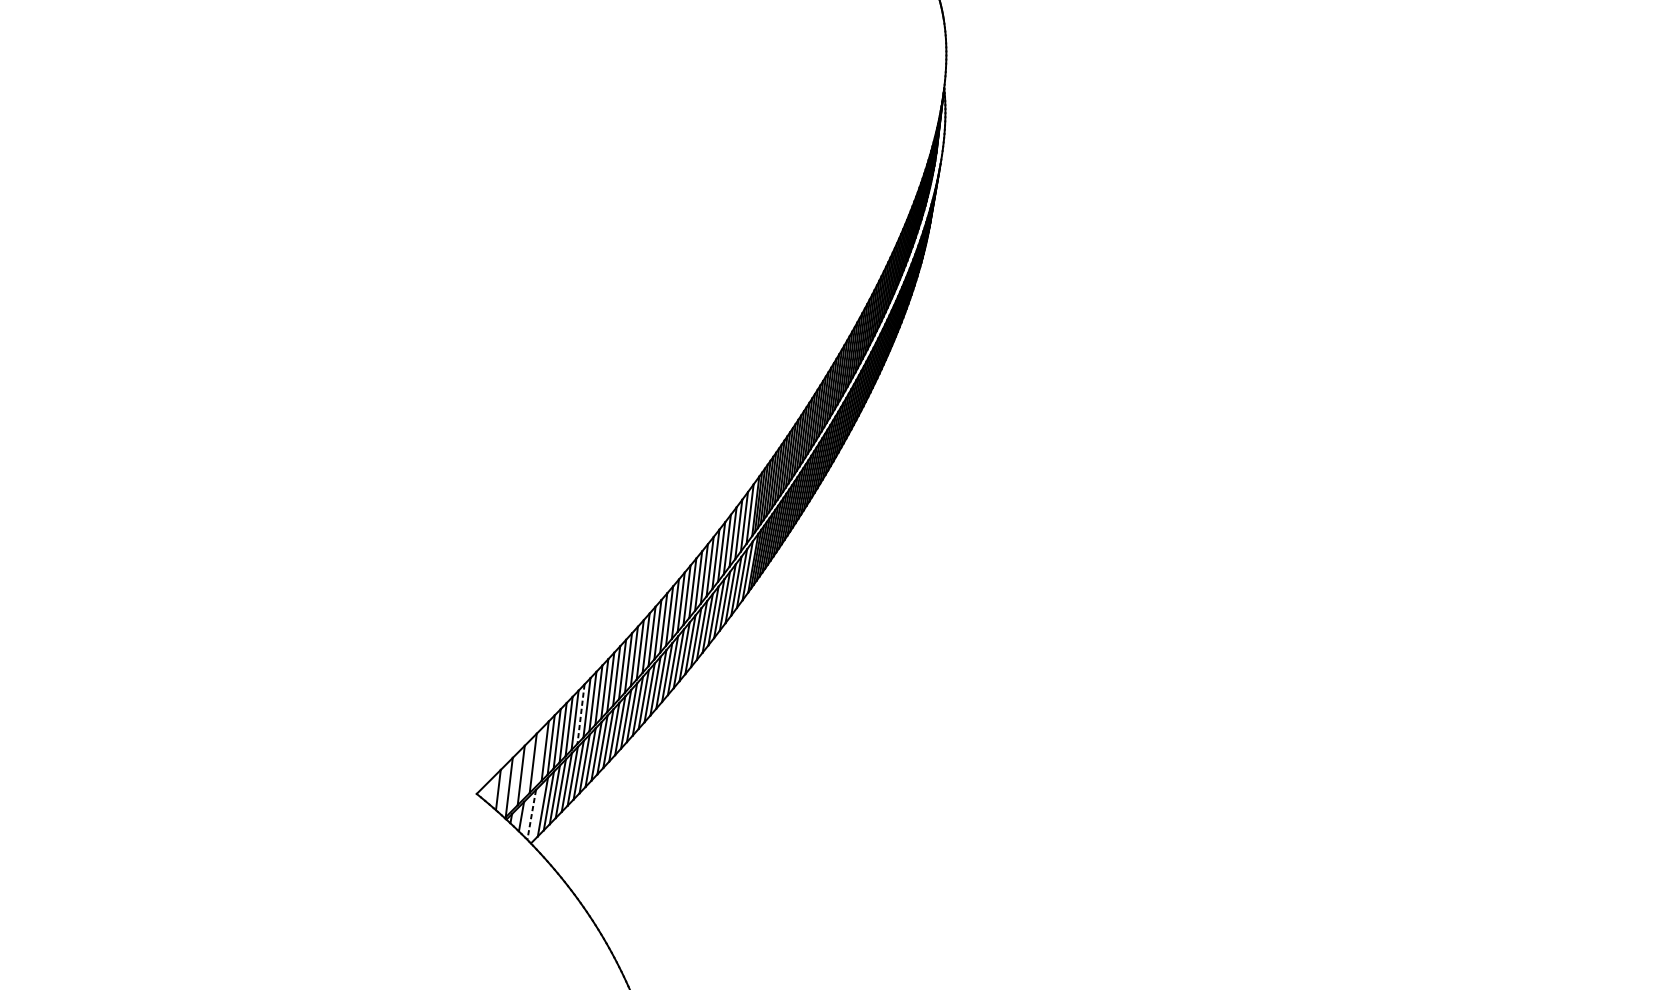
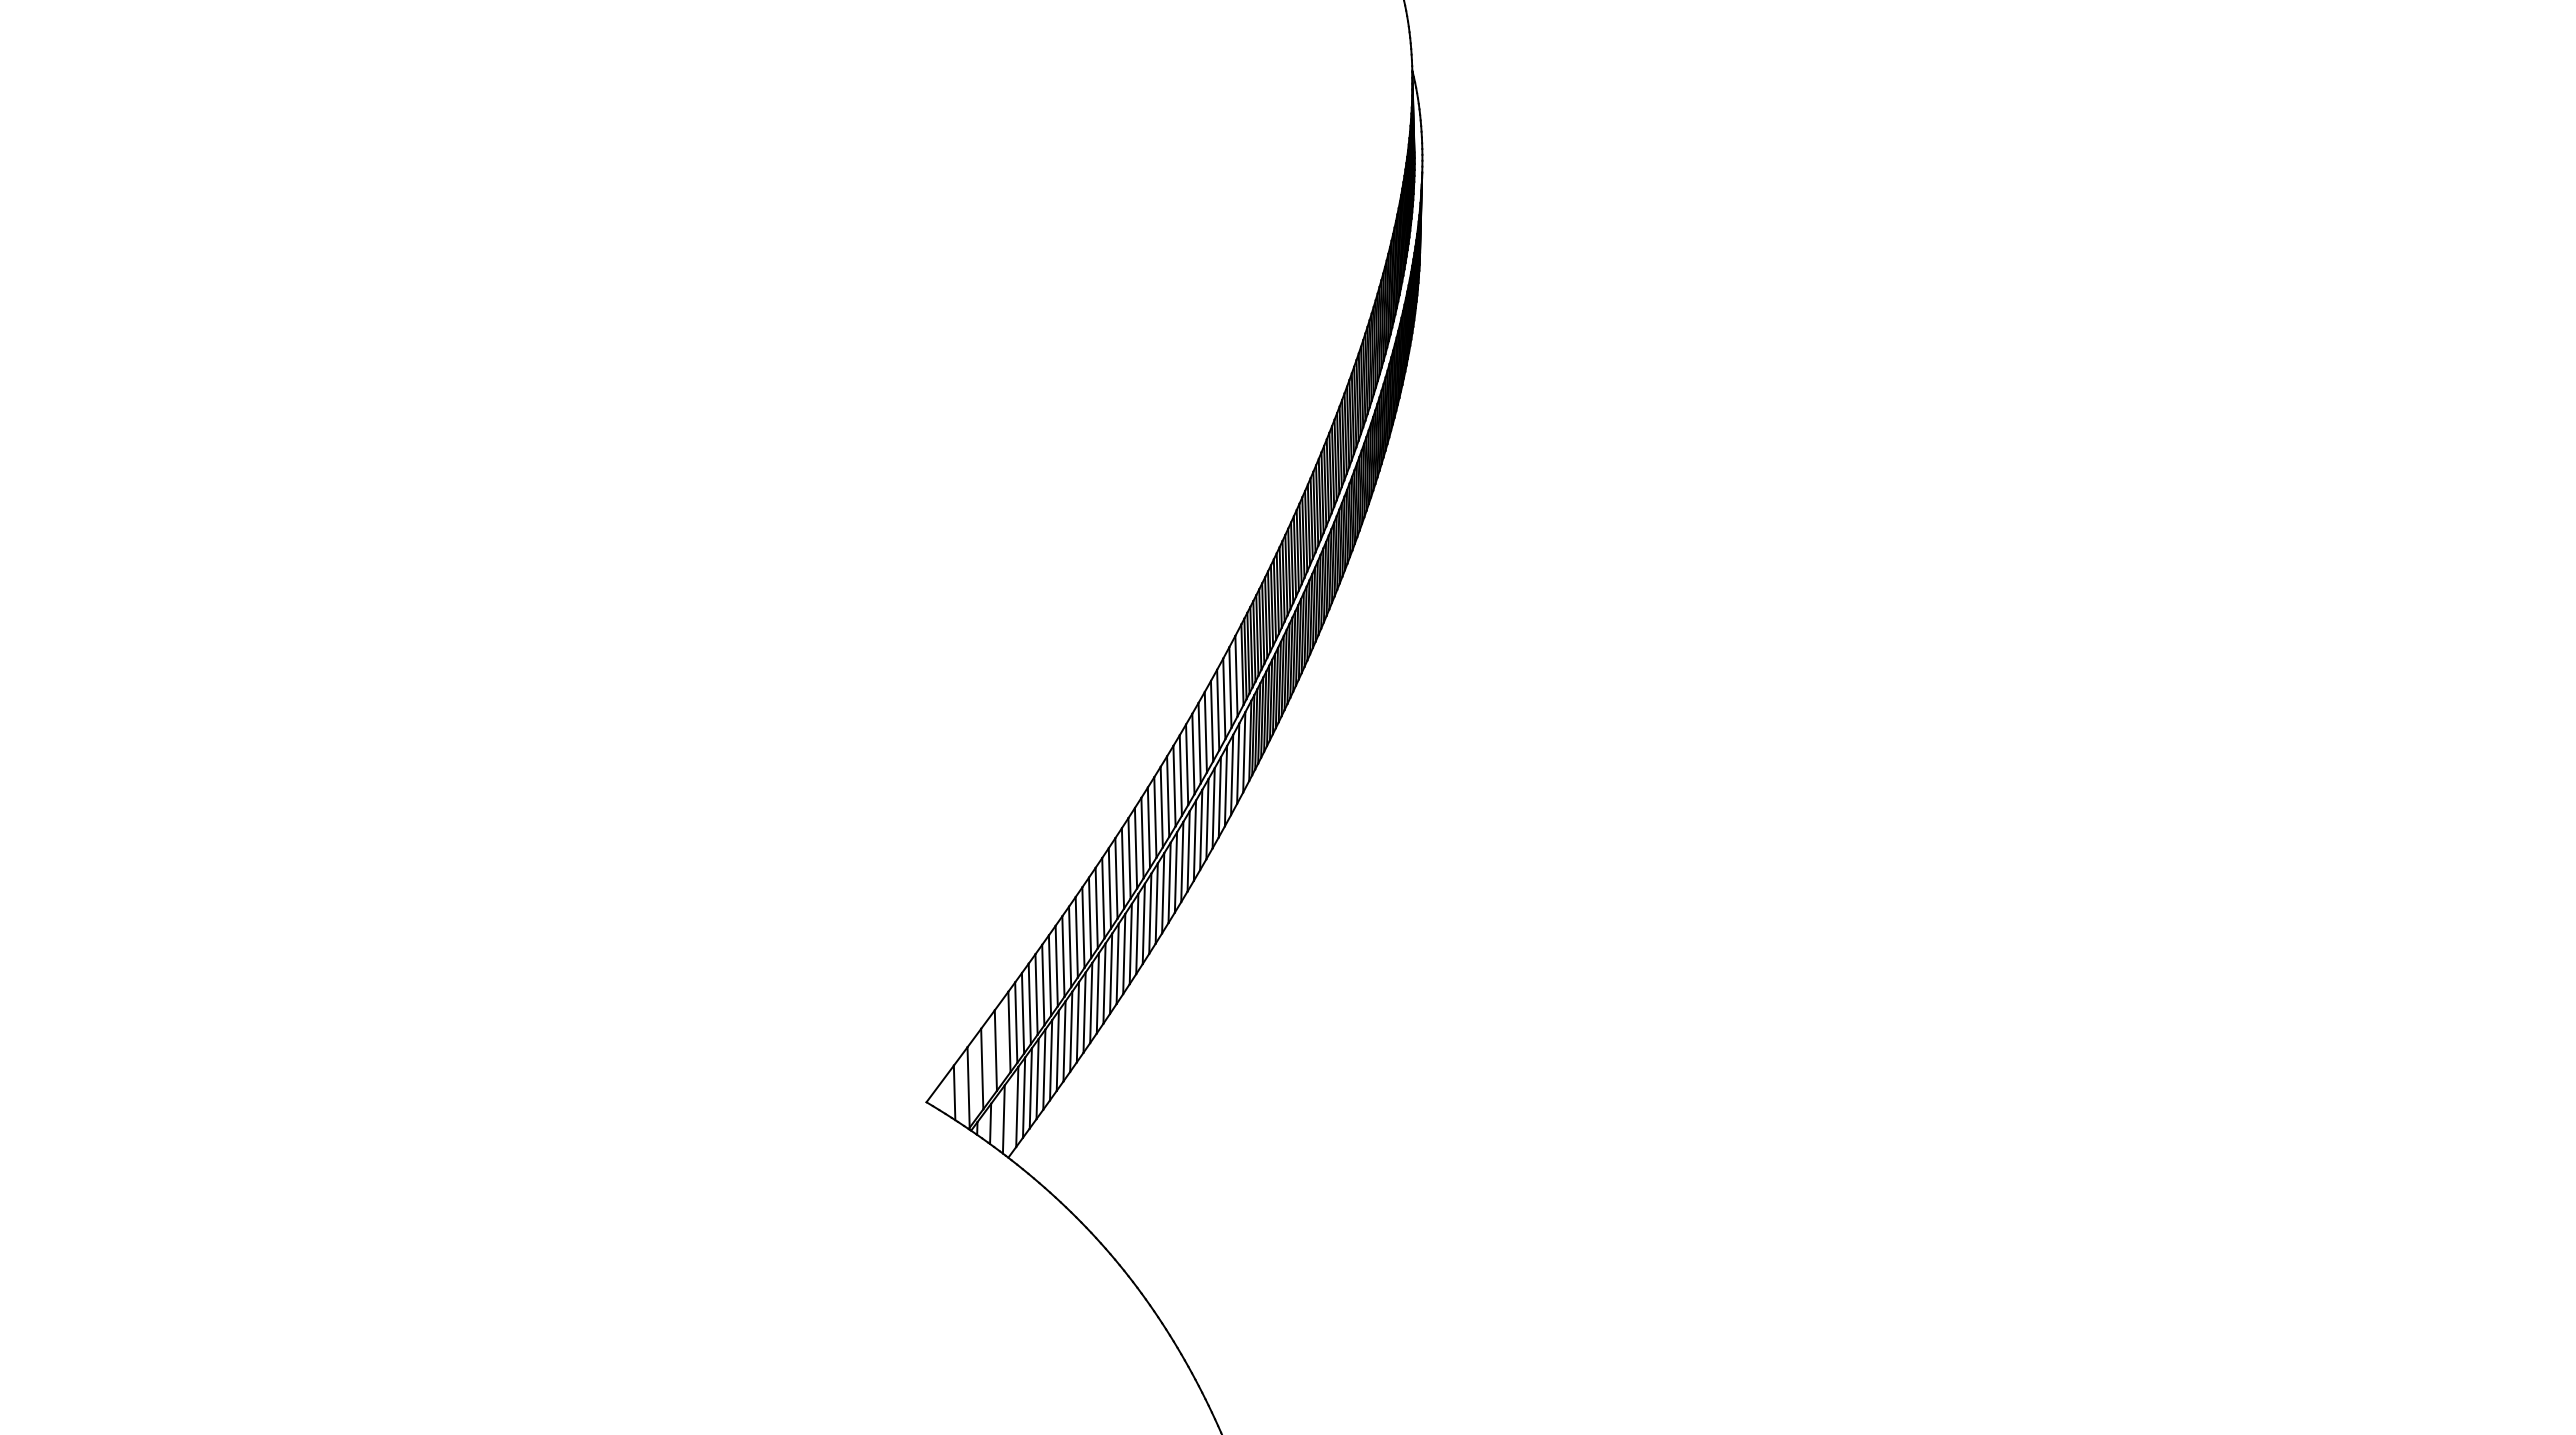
line: (581, 714) -> (1050, 976), dashed -> solid
line: (531, 814) -> (1003, 1119), dashed -> solid

